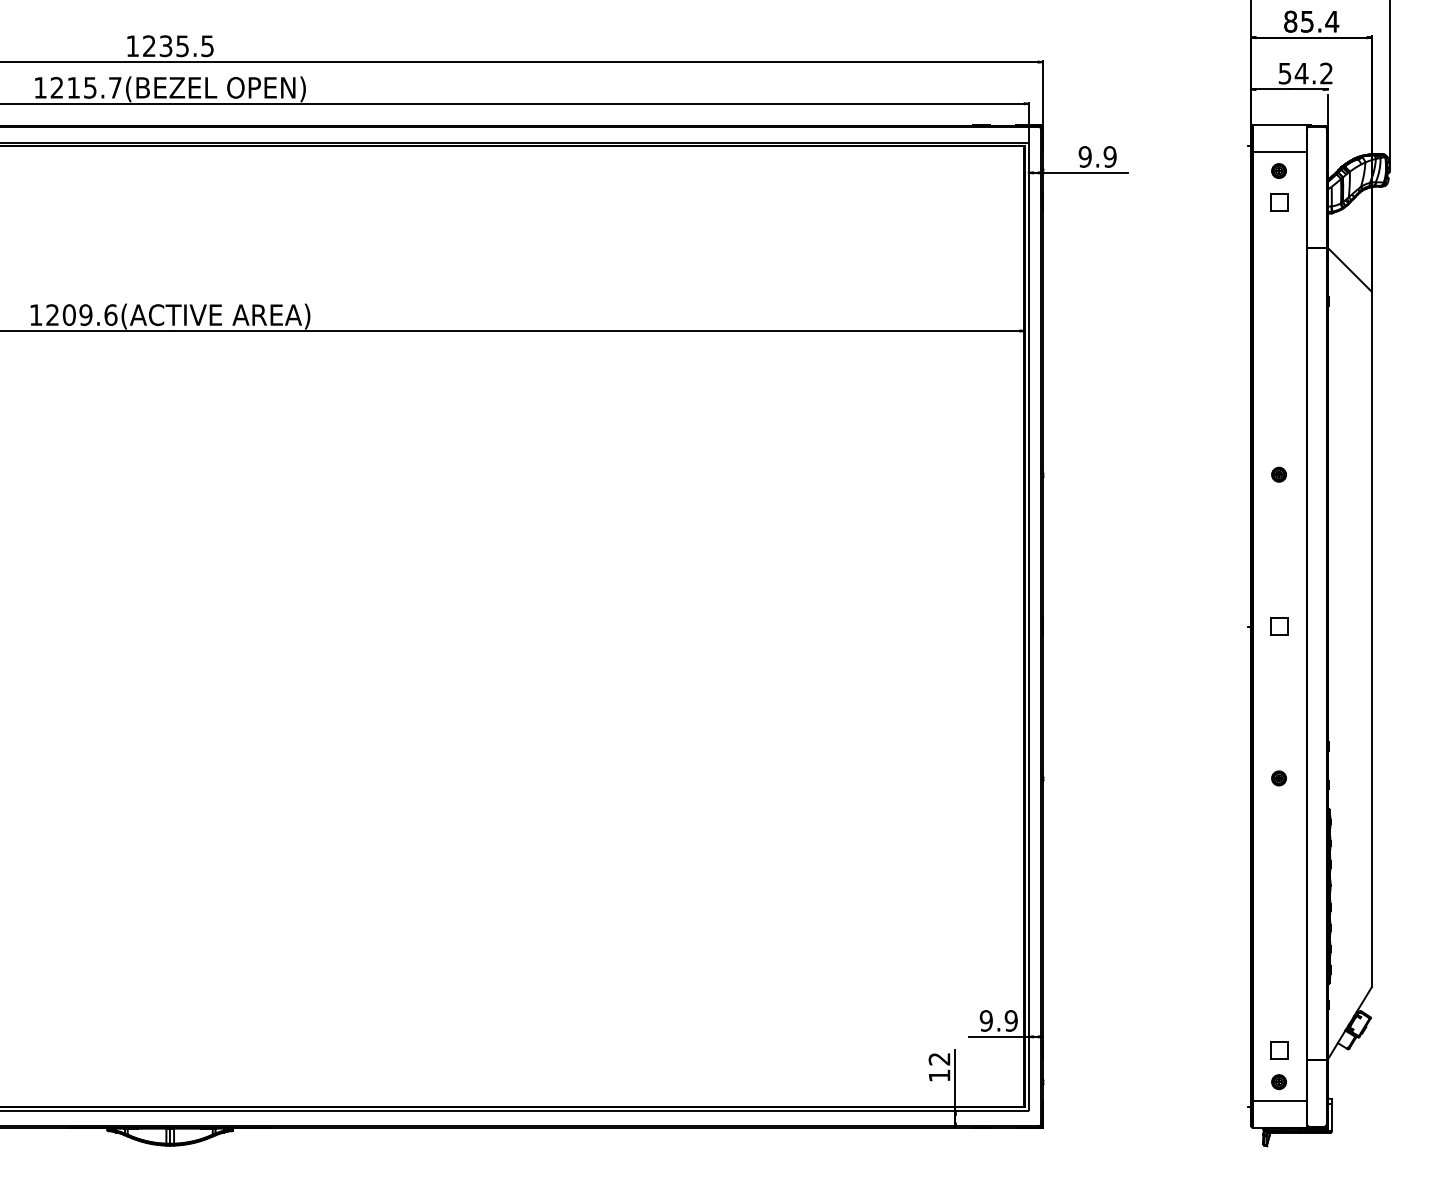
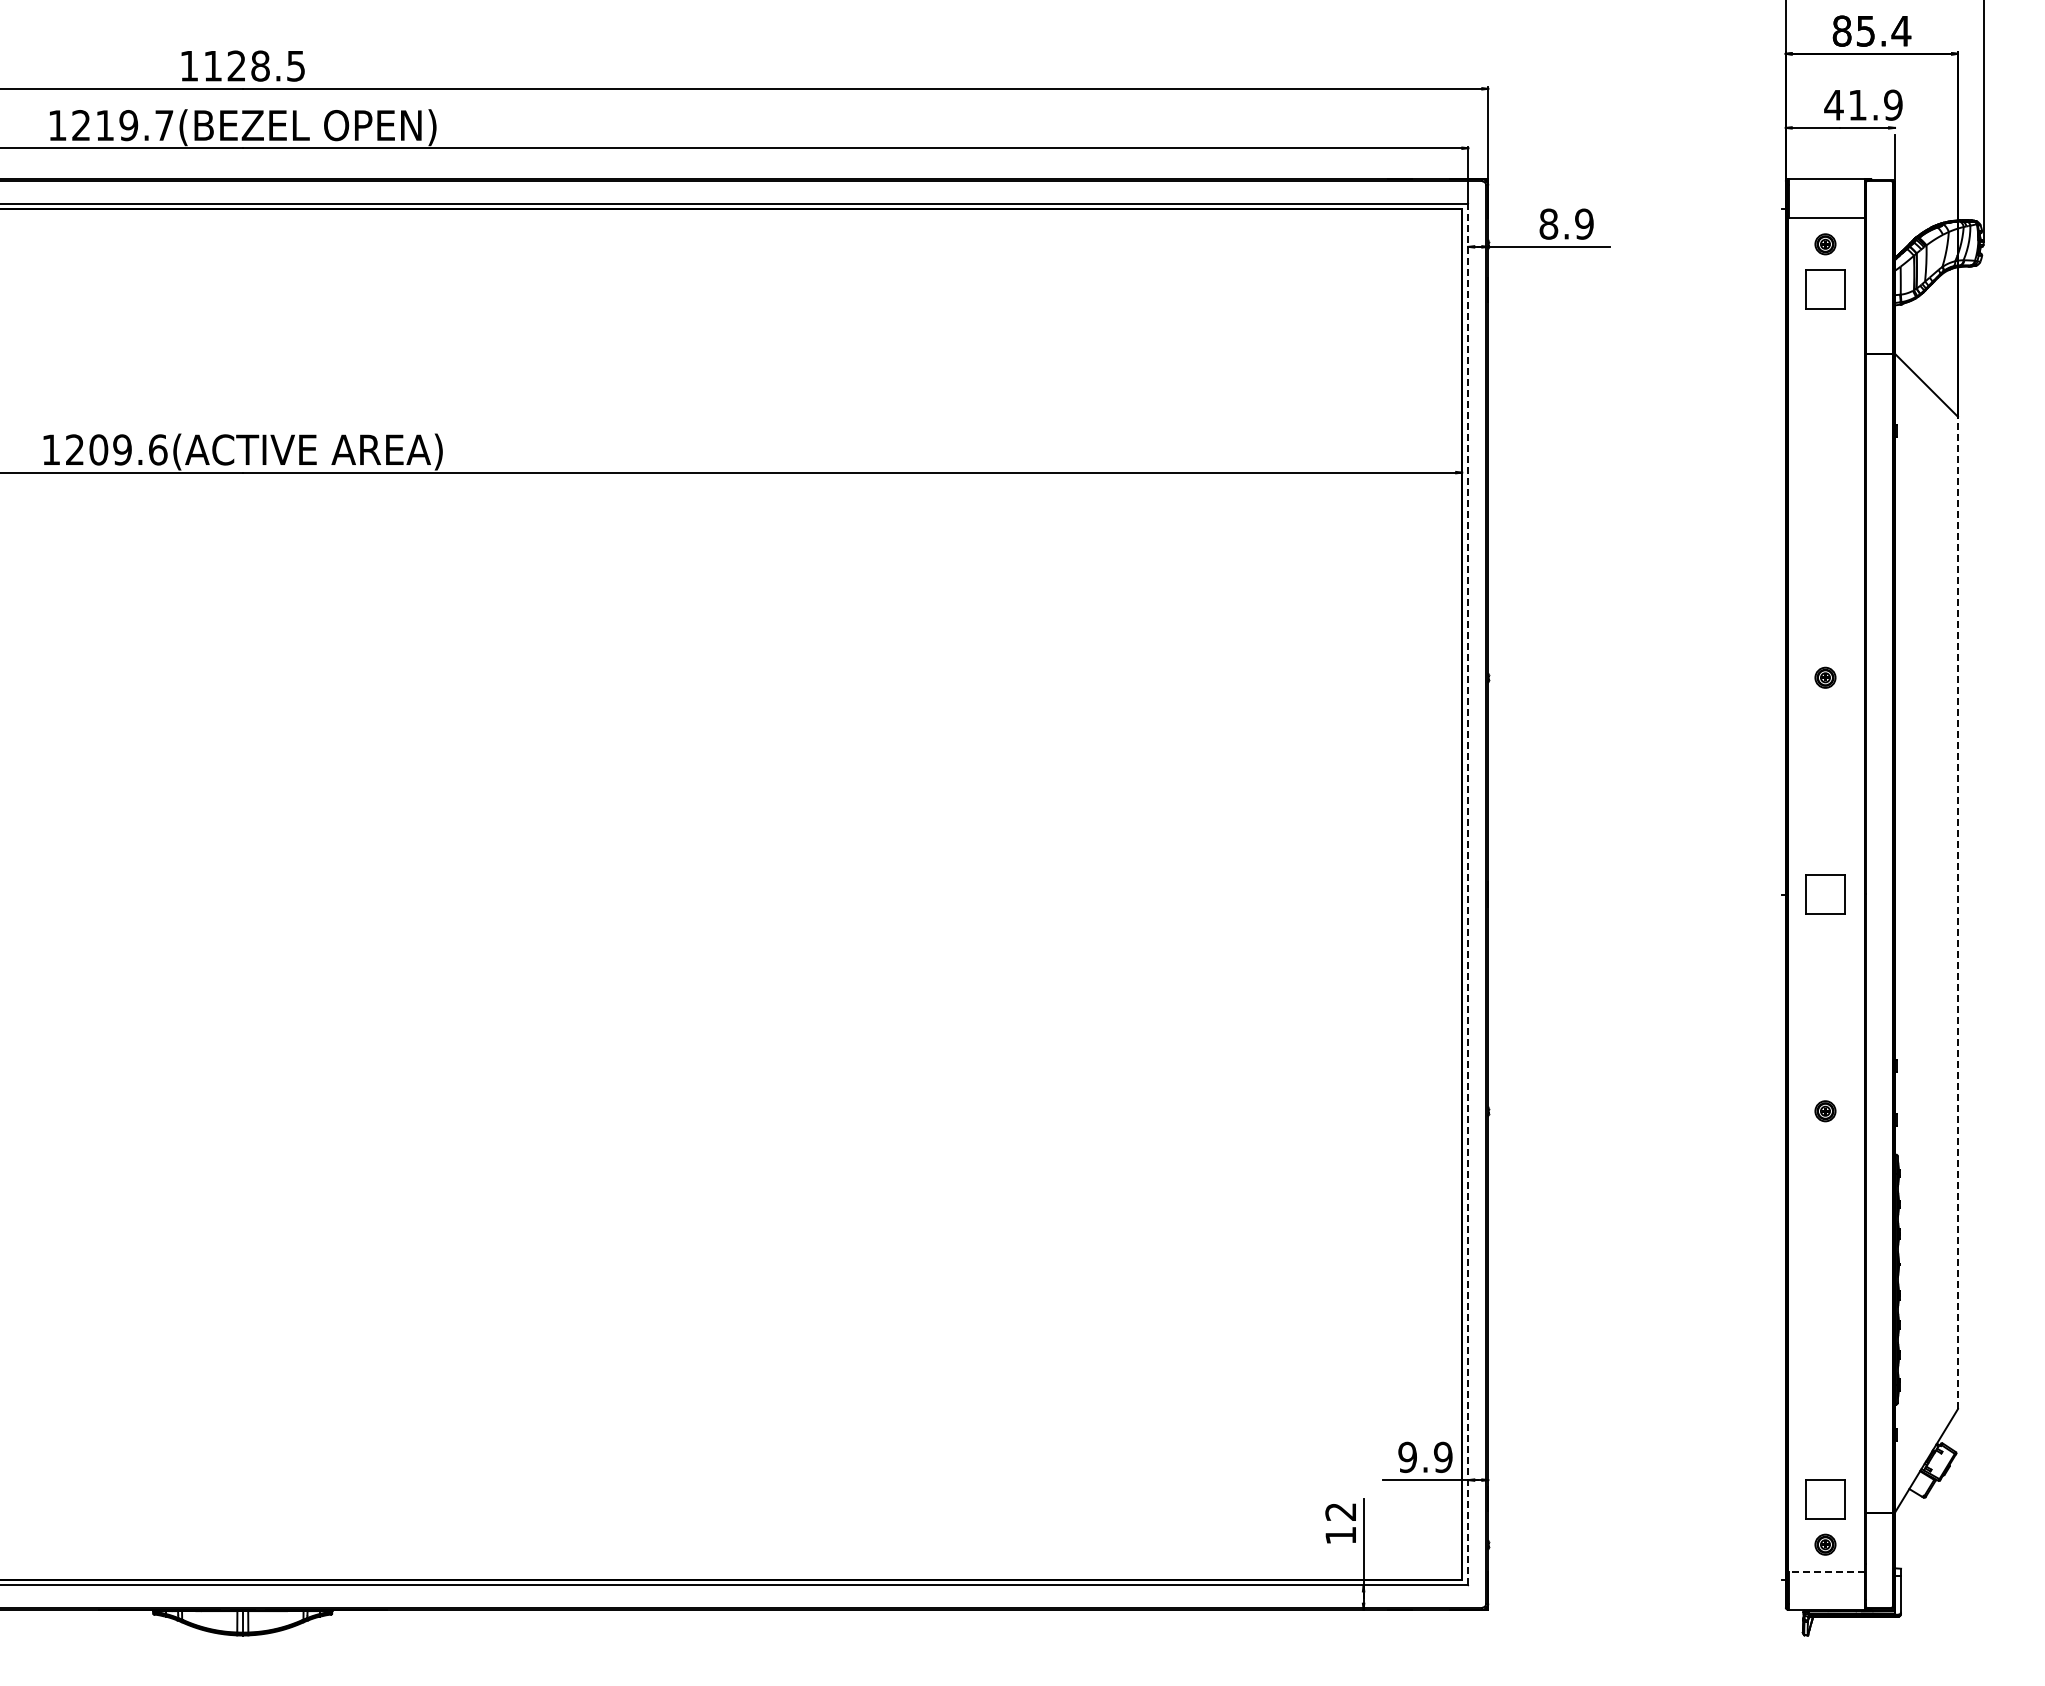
text: (165, 45) -> (236, 65), 1235.5 -> 1128.5
text: (1305, 73) -> (1863, 104), 54.2 -> 41.9
text: (90, 87) -> (128, 125), 1215.7(BEZEL -> 1219.7(BEZEL
text: (1085, 156) -> (1548, 223), 9.9 -> 8.9
part: (1279, 202) -> (1825, 289), size x1.6
line: (1028, 626) -> (1468, 894), solid -> dashed
part: (1279, 626) -> (1825, 894), size x1.6
line: (1371, 639) -> (1957, 912), solid -> dashed
part: (1279, 1049) -> (1825, 1498), size x1.6
line: (1279, 1100) -> (1826, 1571), solid -> dashed

